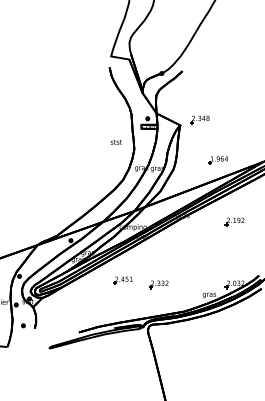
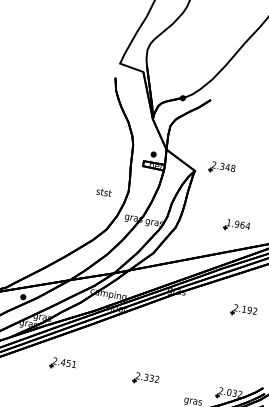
text: (115, 141) -> (103, 191), moved
part: (122, 280) -> (62, 363), moved
part: (158, 284) -> (145, 378), moved

